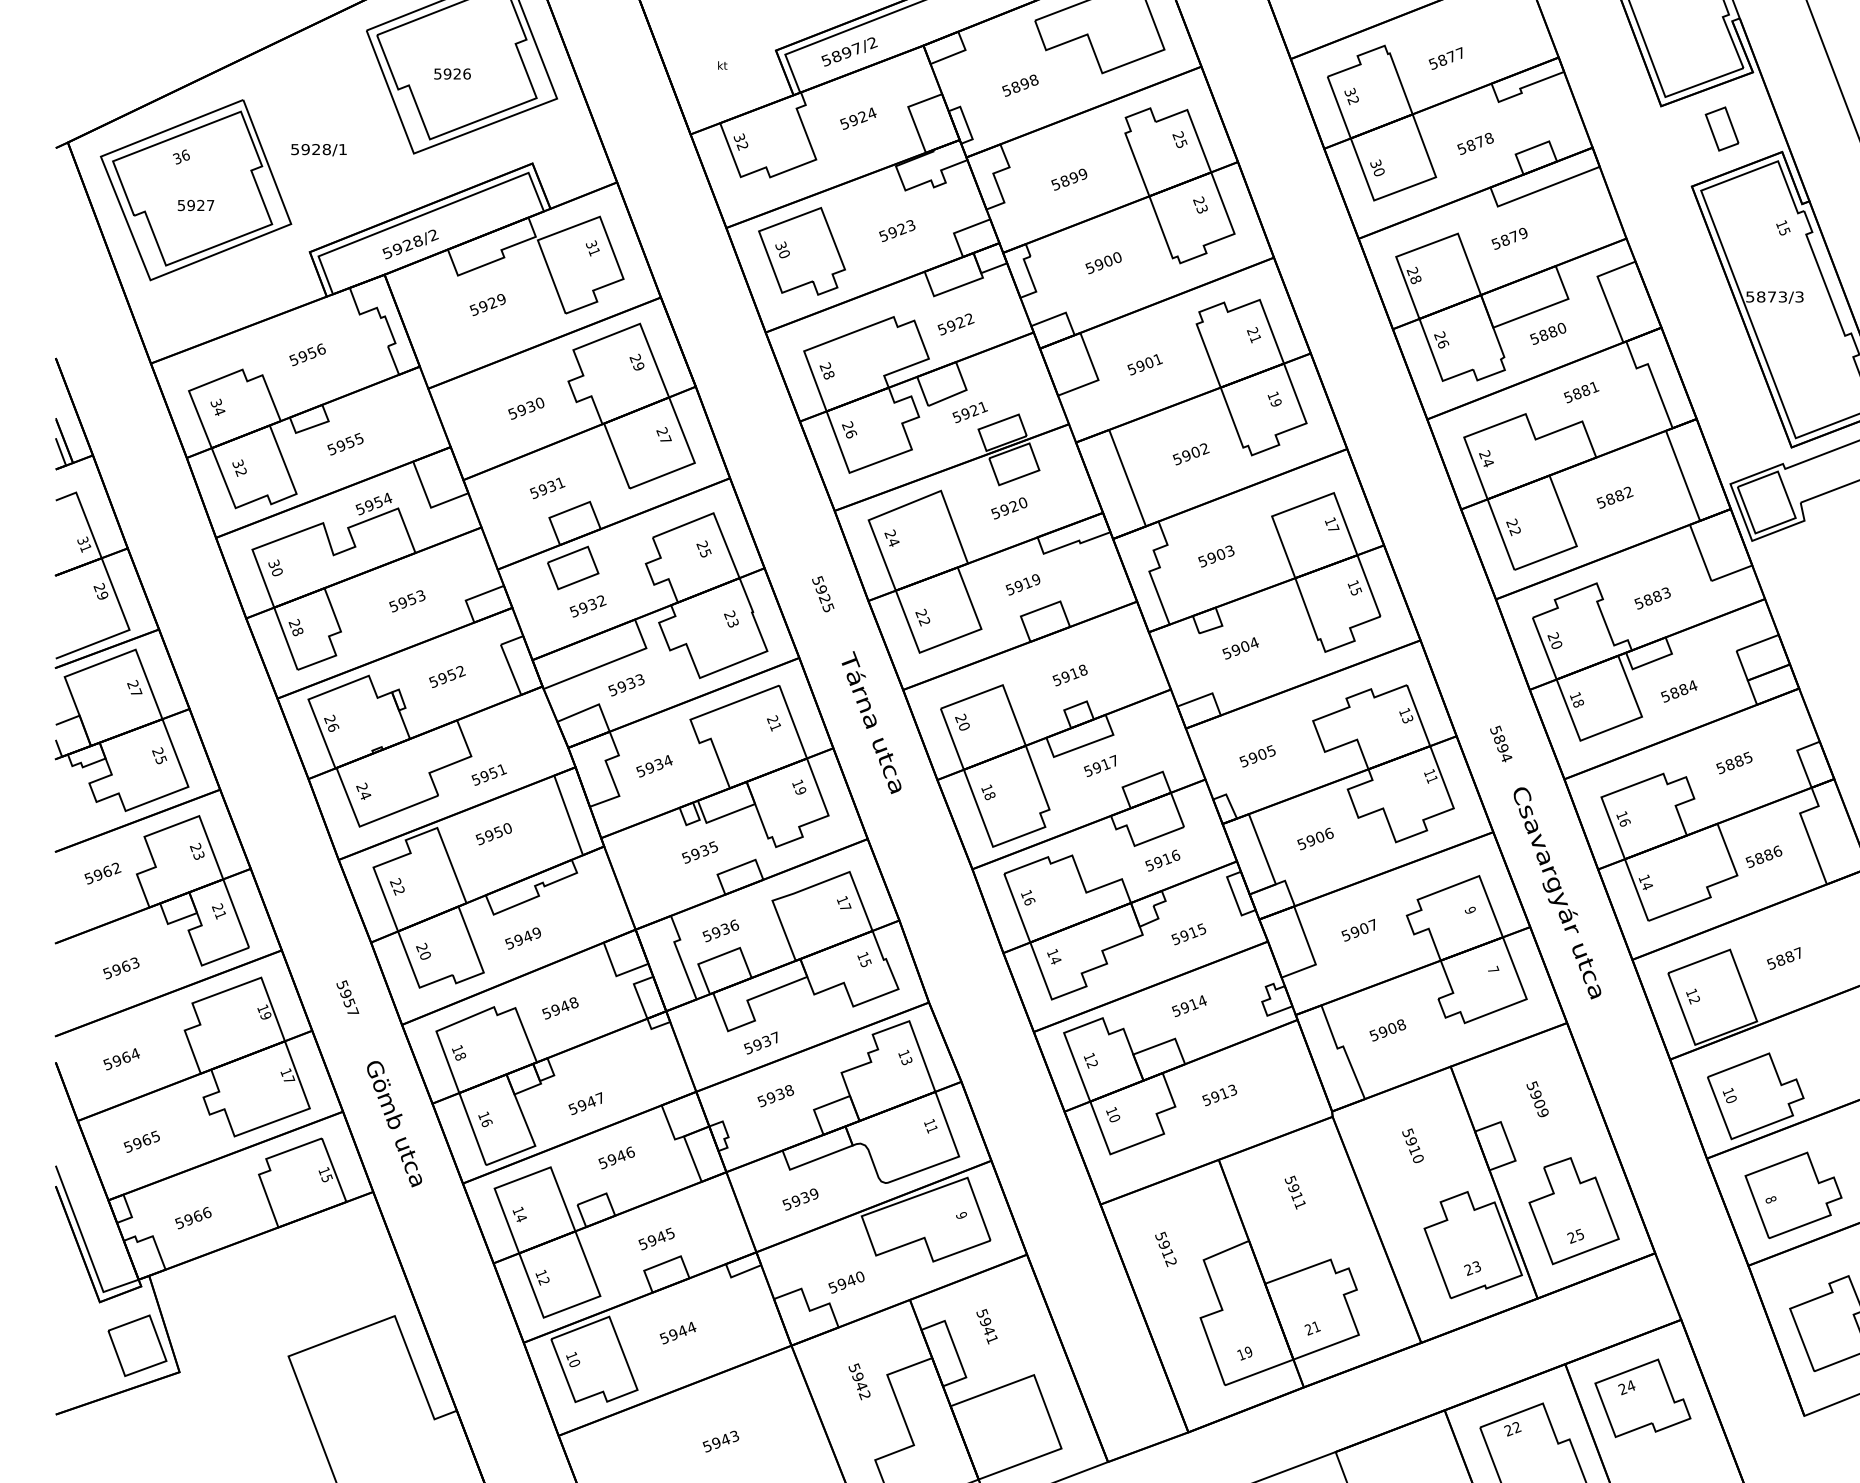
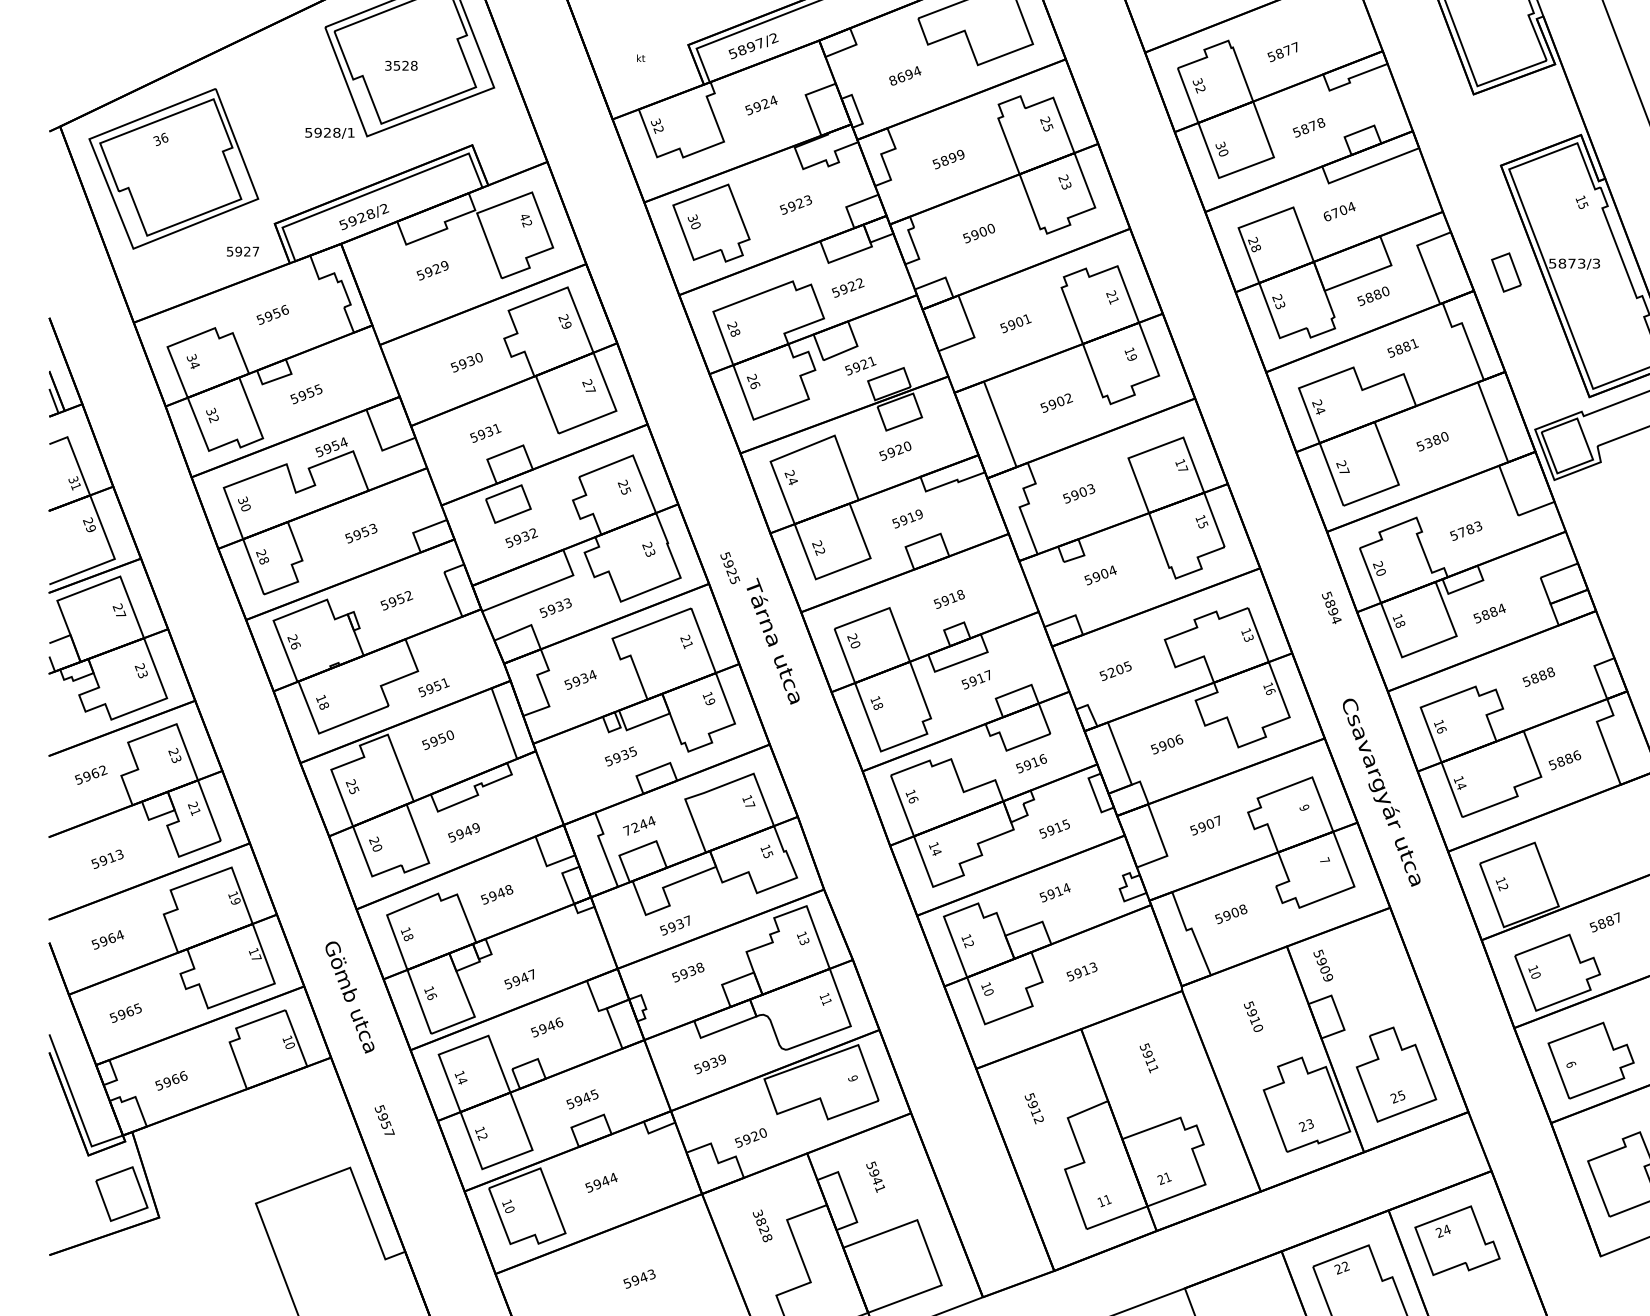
text: (452, 73) -> (401, 65), 5926 -> 3528
text: (1020, 85) -> (905, 75), 5898 -> 8694
part: (1721, 128) -> (1505, 272), moved
text: (318, 150) -> (329, 133), moved
text: (195, 205) -> (242, 251), moved
text: (1509, 238) -> (1339, 211), 5879 -> 6704
text: (592, 247) -> (525, 219), 31 -> 42
text: (1443, 343) -> (1280, 304), 26 -> 23
text: (1619, 496) -> (1436, 440), 5882 -> 5380
text: (1515, 531) -> (1344, 471), 22 -> 27
text: (823, 594) -> (730, 568), moved
text: (1647, 599) -> (1461, 532), 5883 -> 5783
text: (1501, 743) -> (1332, 607), moved
text: (1747, 757) -> (1550, 672), 5885 -> 5888
text: (1253, 758) -> (1112, 673), 5905 -> 5205
text: (162, 759) -> (144, 673), 25 -> 23
text: (1431, 779) -> (1269, 691), 11 -> 16
text: (363, 790) -> (322, 701), 24 -> 18
text: (399, 890) -> (354, 790), 22 -> 25
text: (720, 930) -> (639, 825), 5936 -> 7244
text: (1783, 958) -> (1604, 922), moved
text: (125, 966) -> (111, 857), 5963 -> 5913
text: (347, 996) -> (384, 1119), moved
text: (1537, 1099) -> (1323, 965), moved
text: (326, 1177) -> (289, 1044), 15 -> 10
text: (1770, 1199) -> (1570, 1064), 8 -> 6
text: (851, 1280) -> (755, 1136), 5940 -> 5920
text: (1248, 1351) -> (1107, 1199), 19 -> 11
text: (860, 1382) -> (763, 1226), 5942 -> 3828

